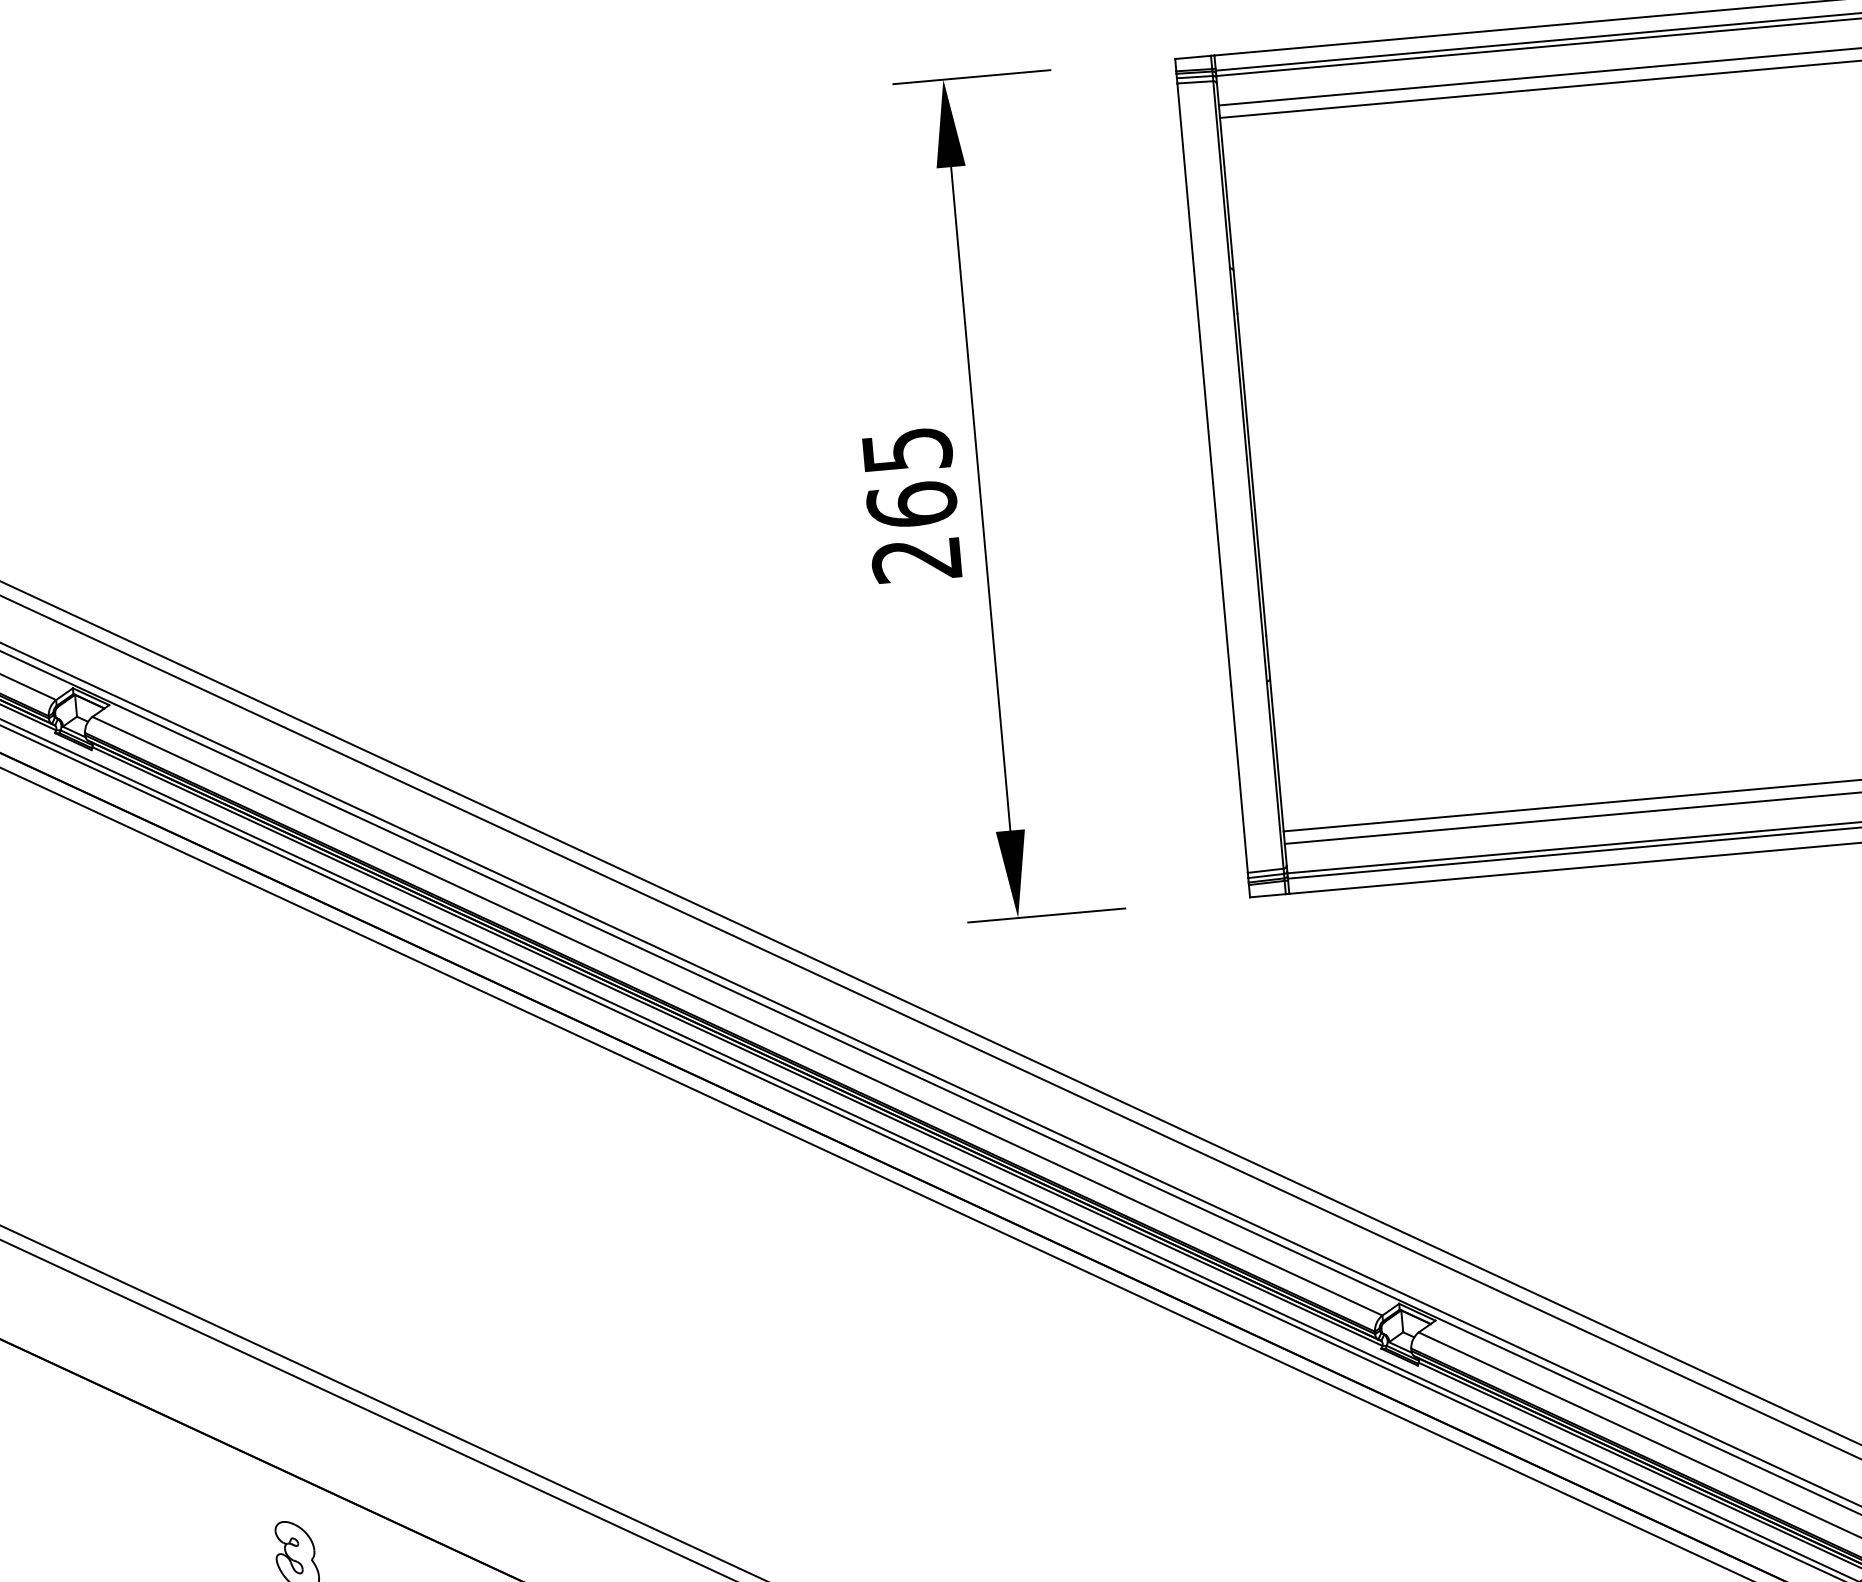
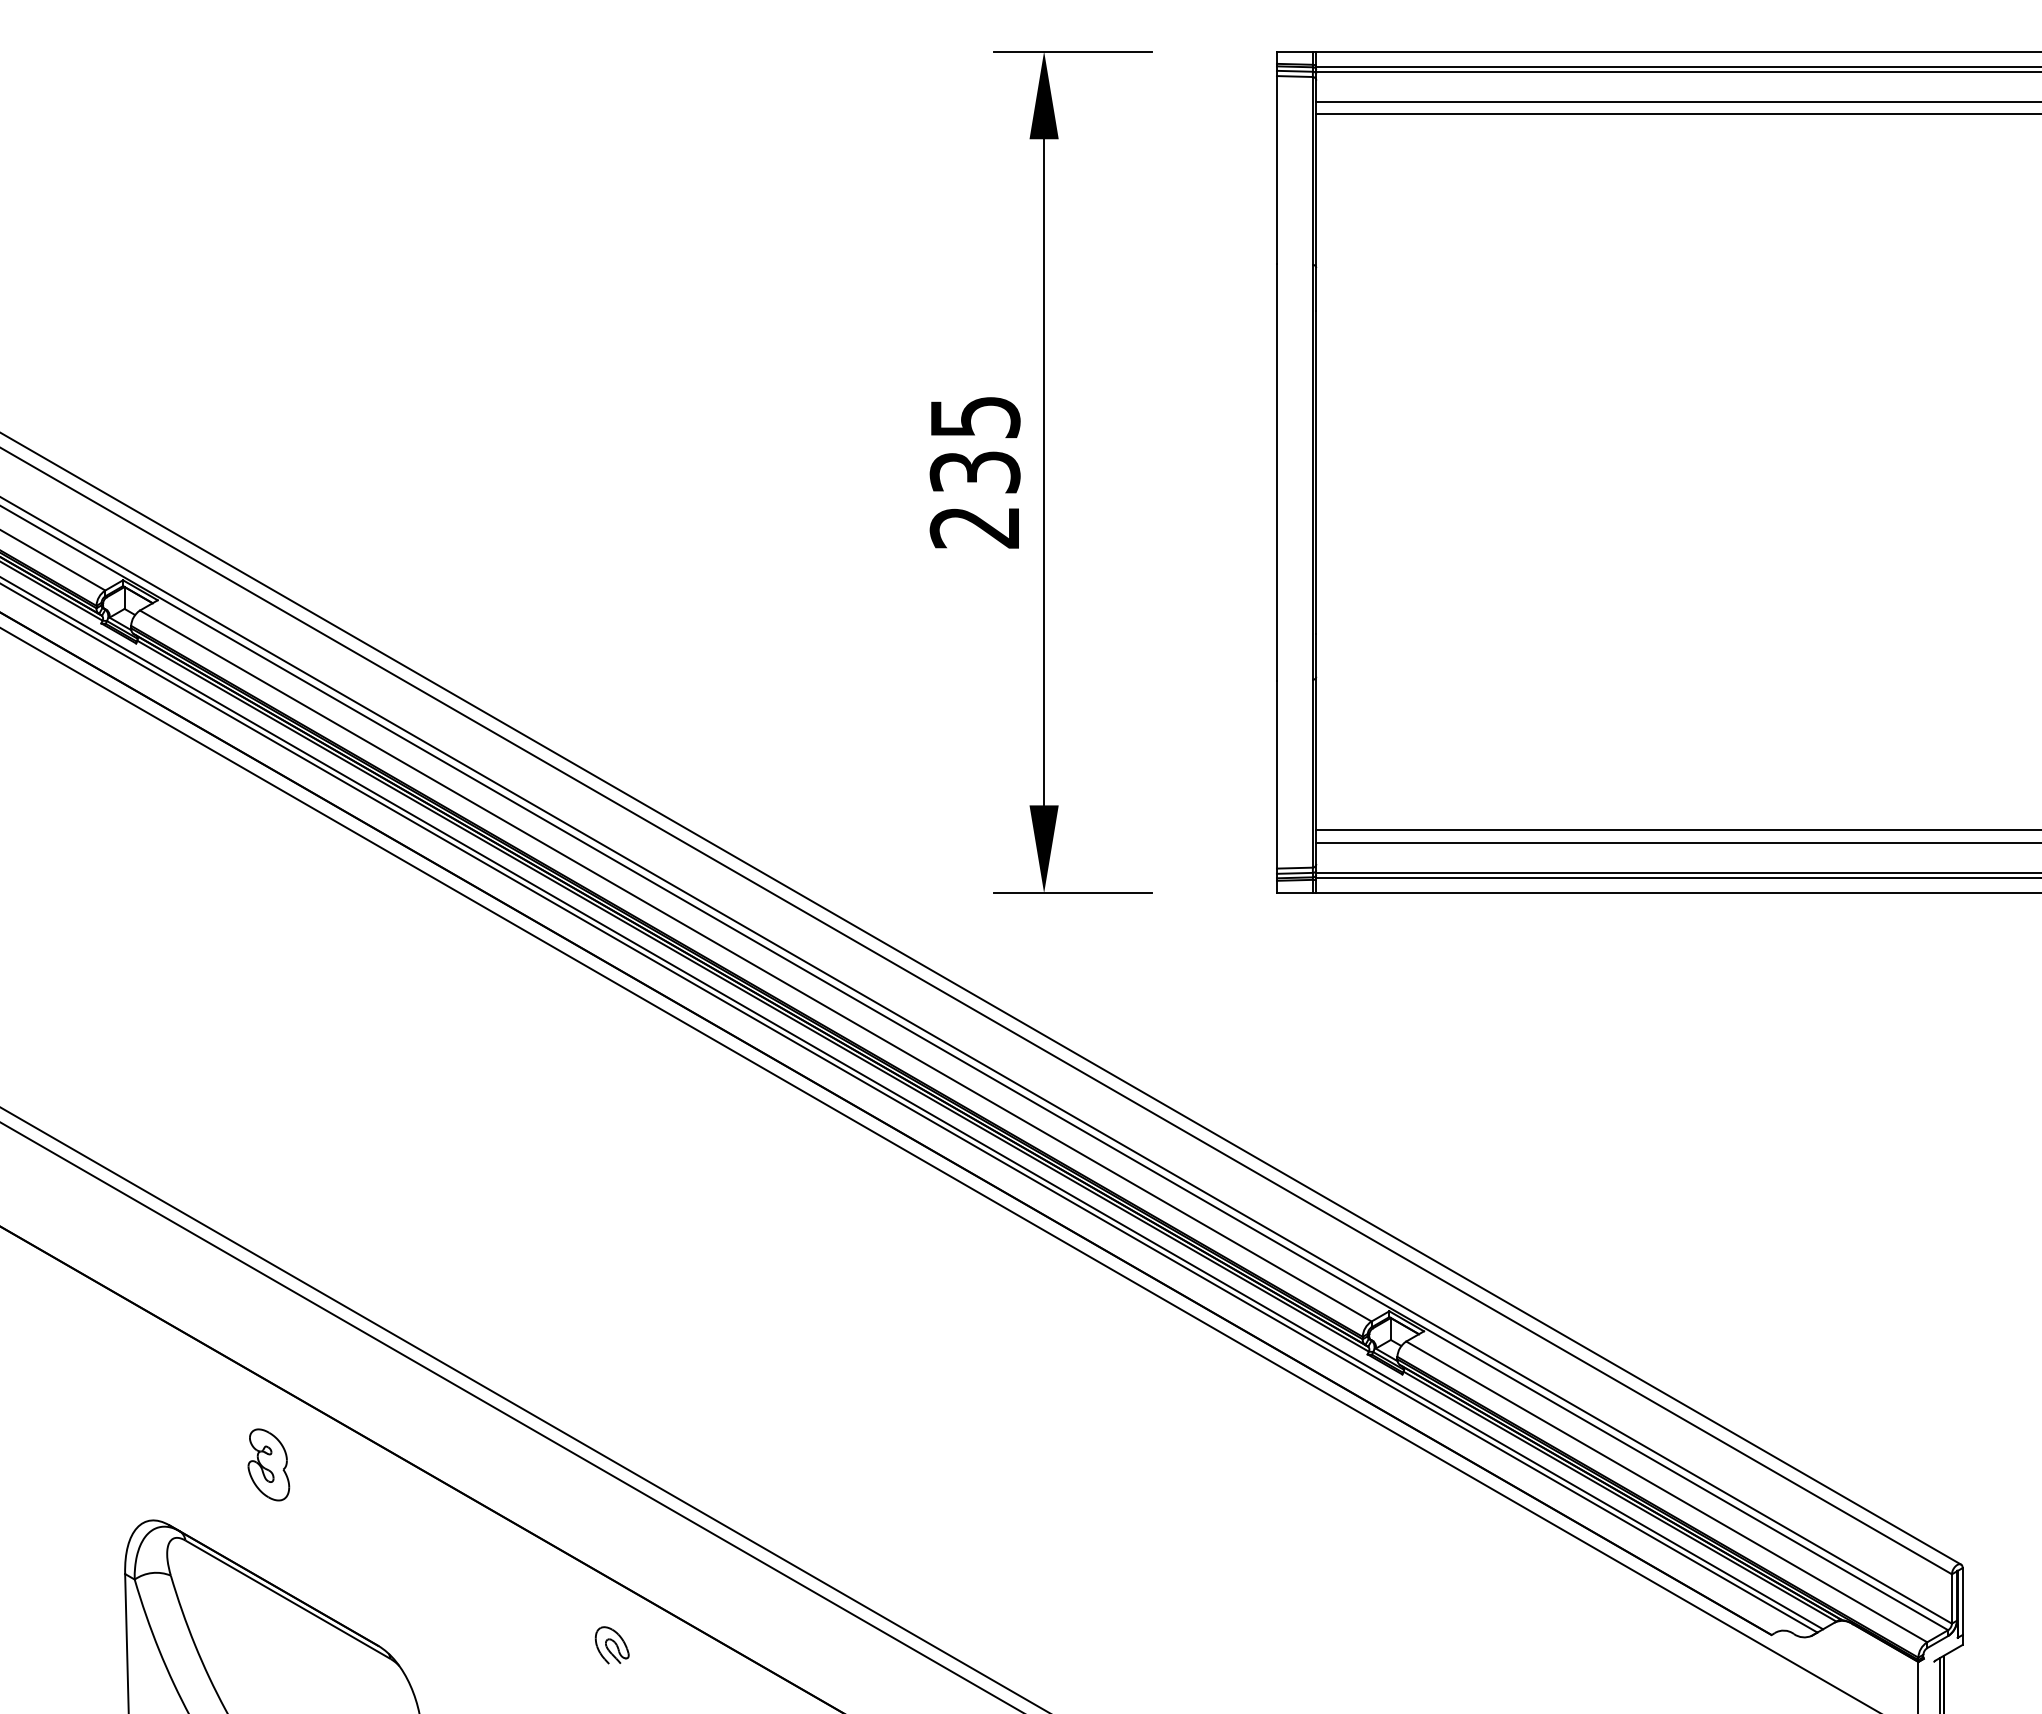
text: (911, 504) -> (974, 471), 265 -> 235

